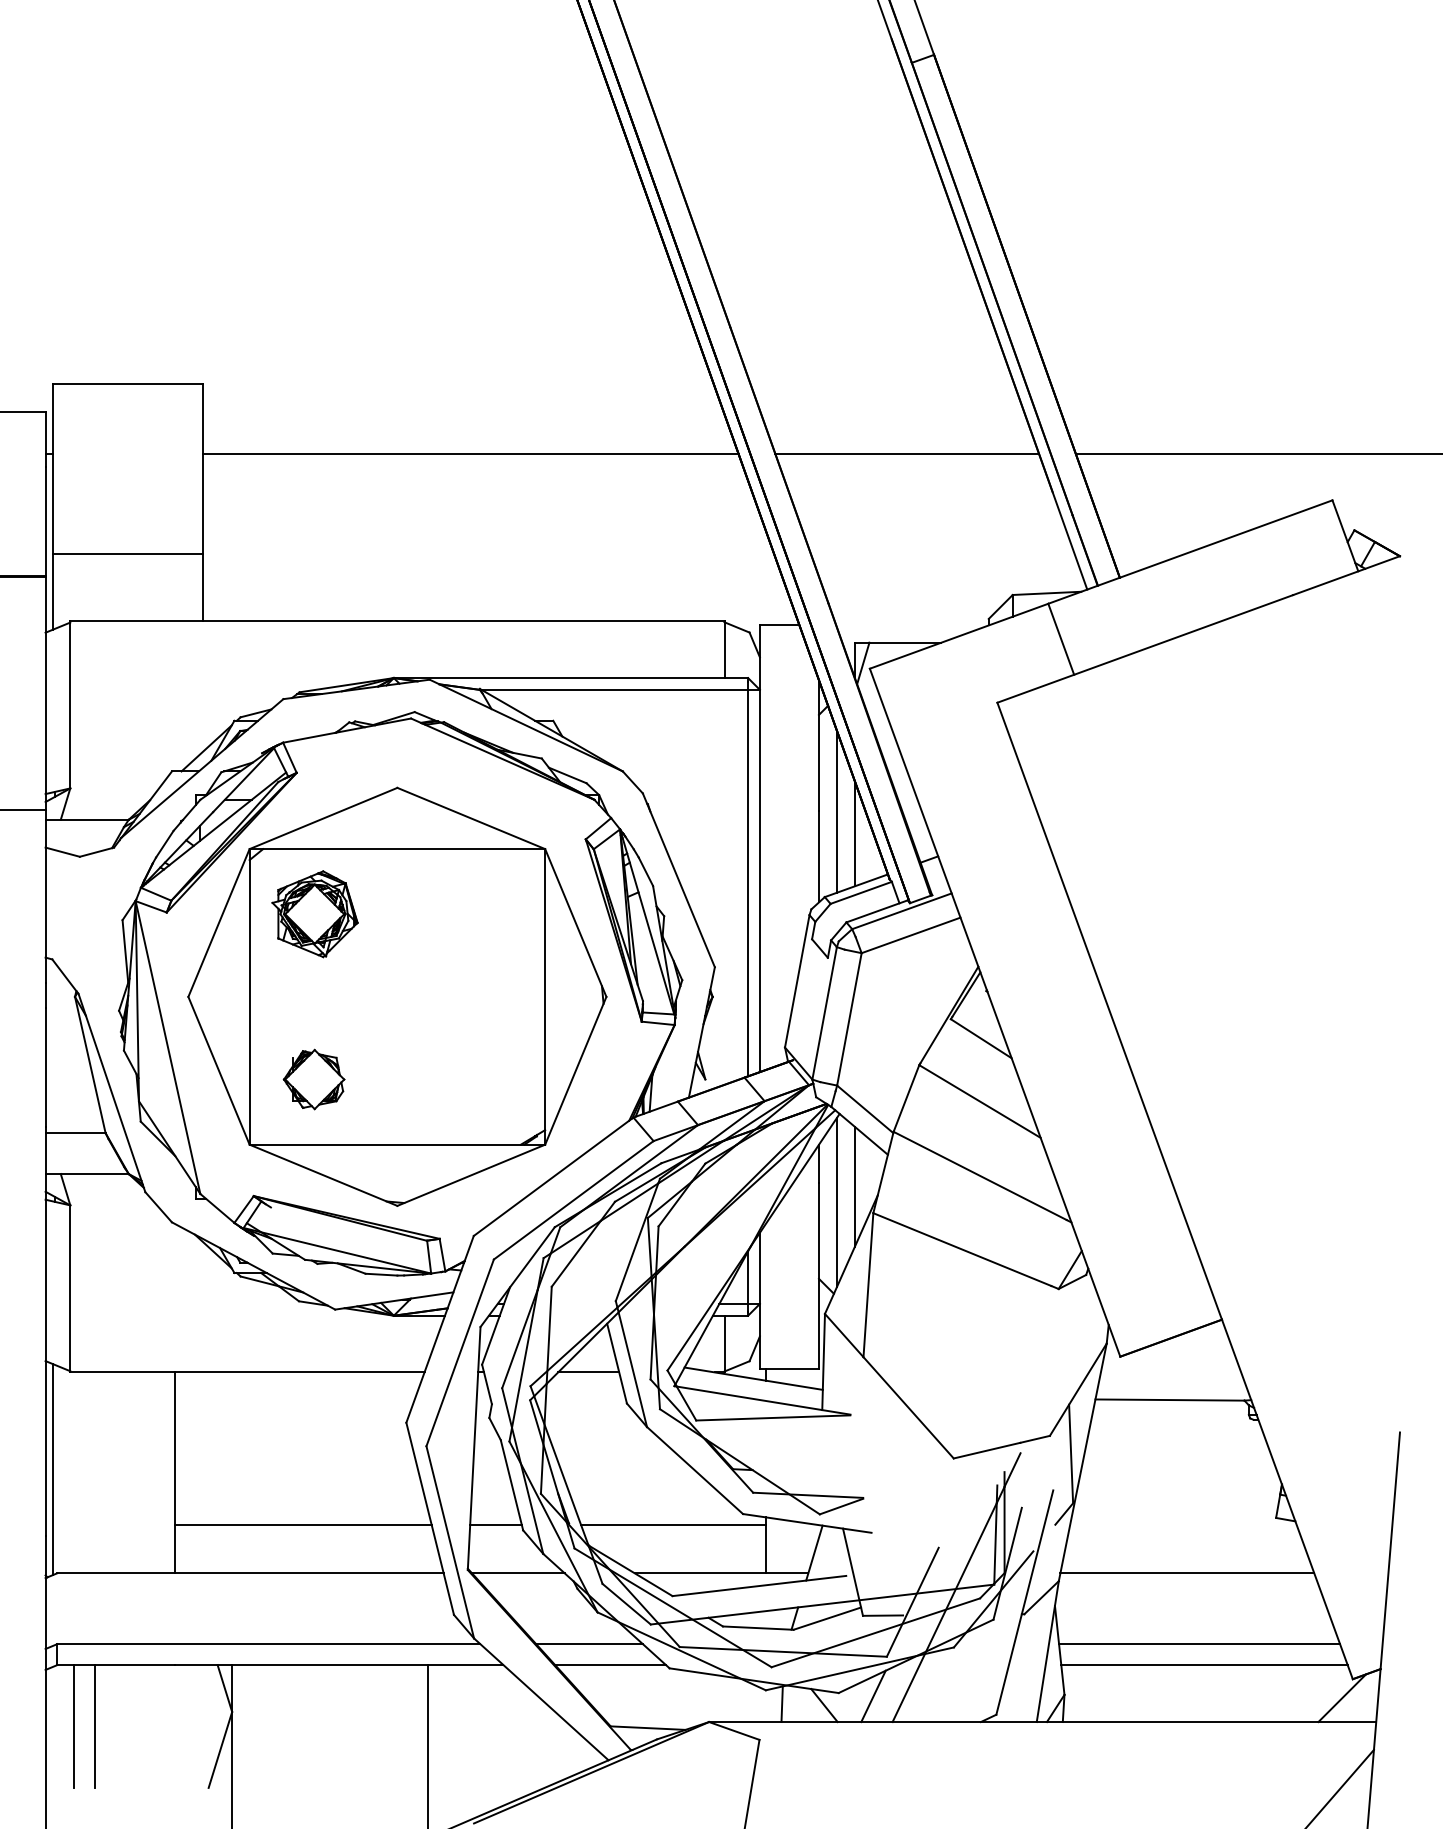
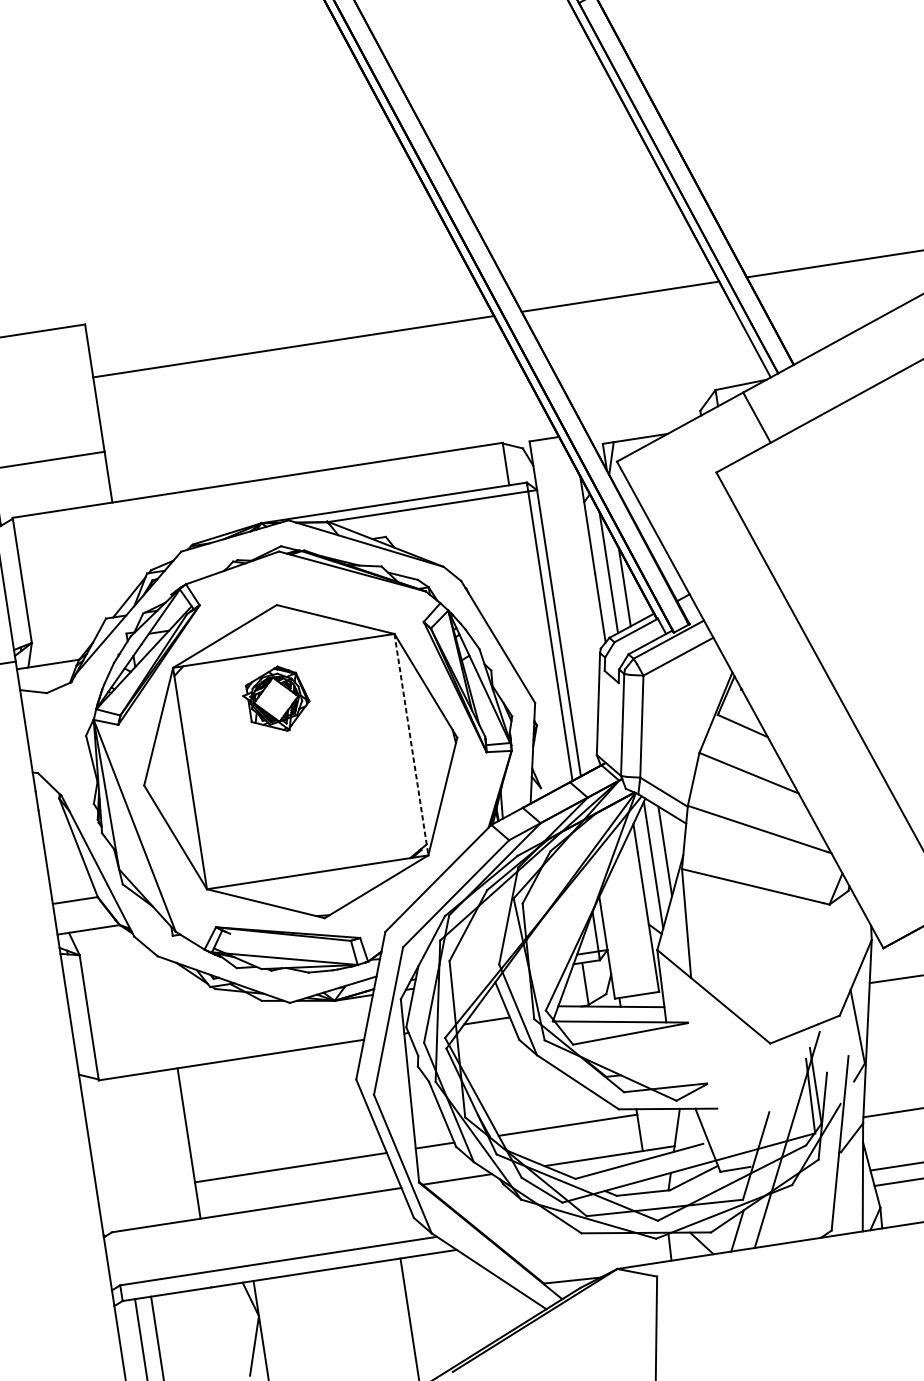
part: (314, 914) -> (276, 699), moved
line: (545, 996) -> (411, 744), solid -> dashed
part: (313, 1079) -> (247, 833), removed
line: (53, 1469) -> (97, 1155), removed
line: (589, 1644) -> (518, 1224), removed
line: (610, 1665) -> (536, 1237), removed

